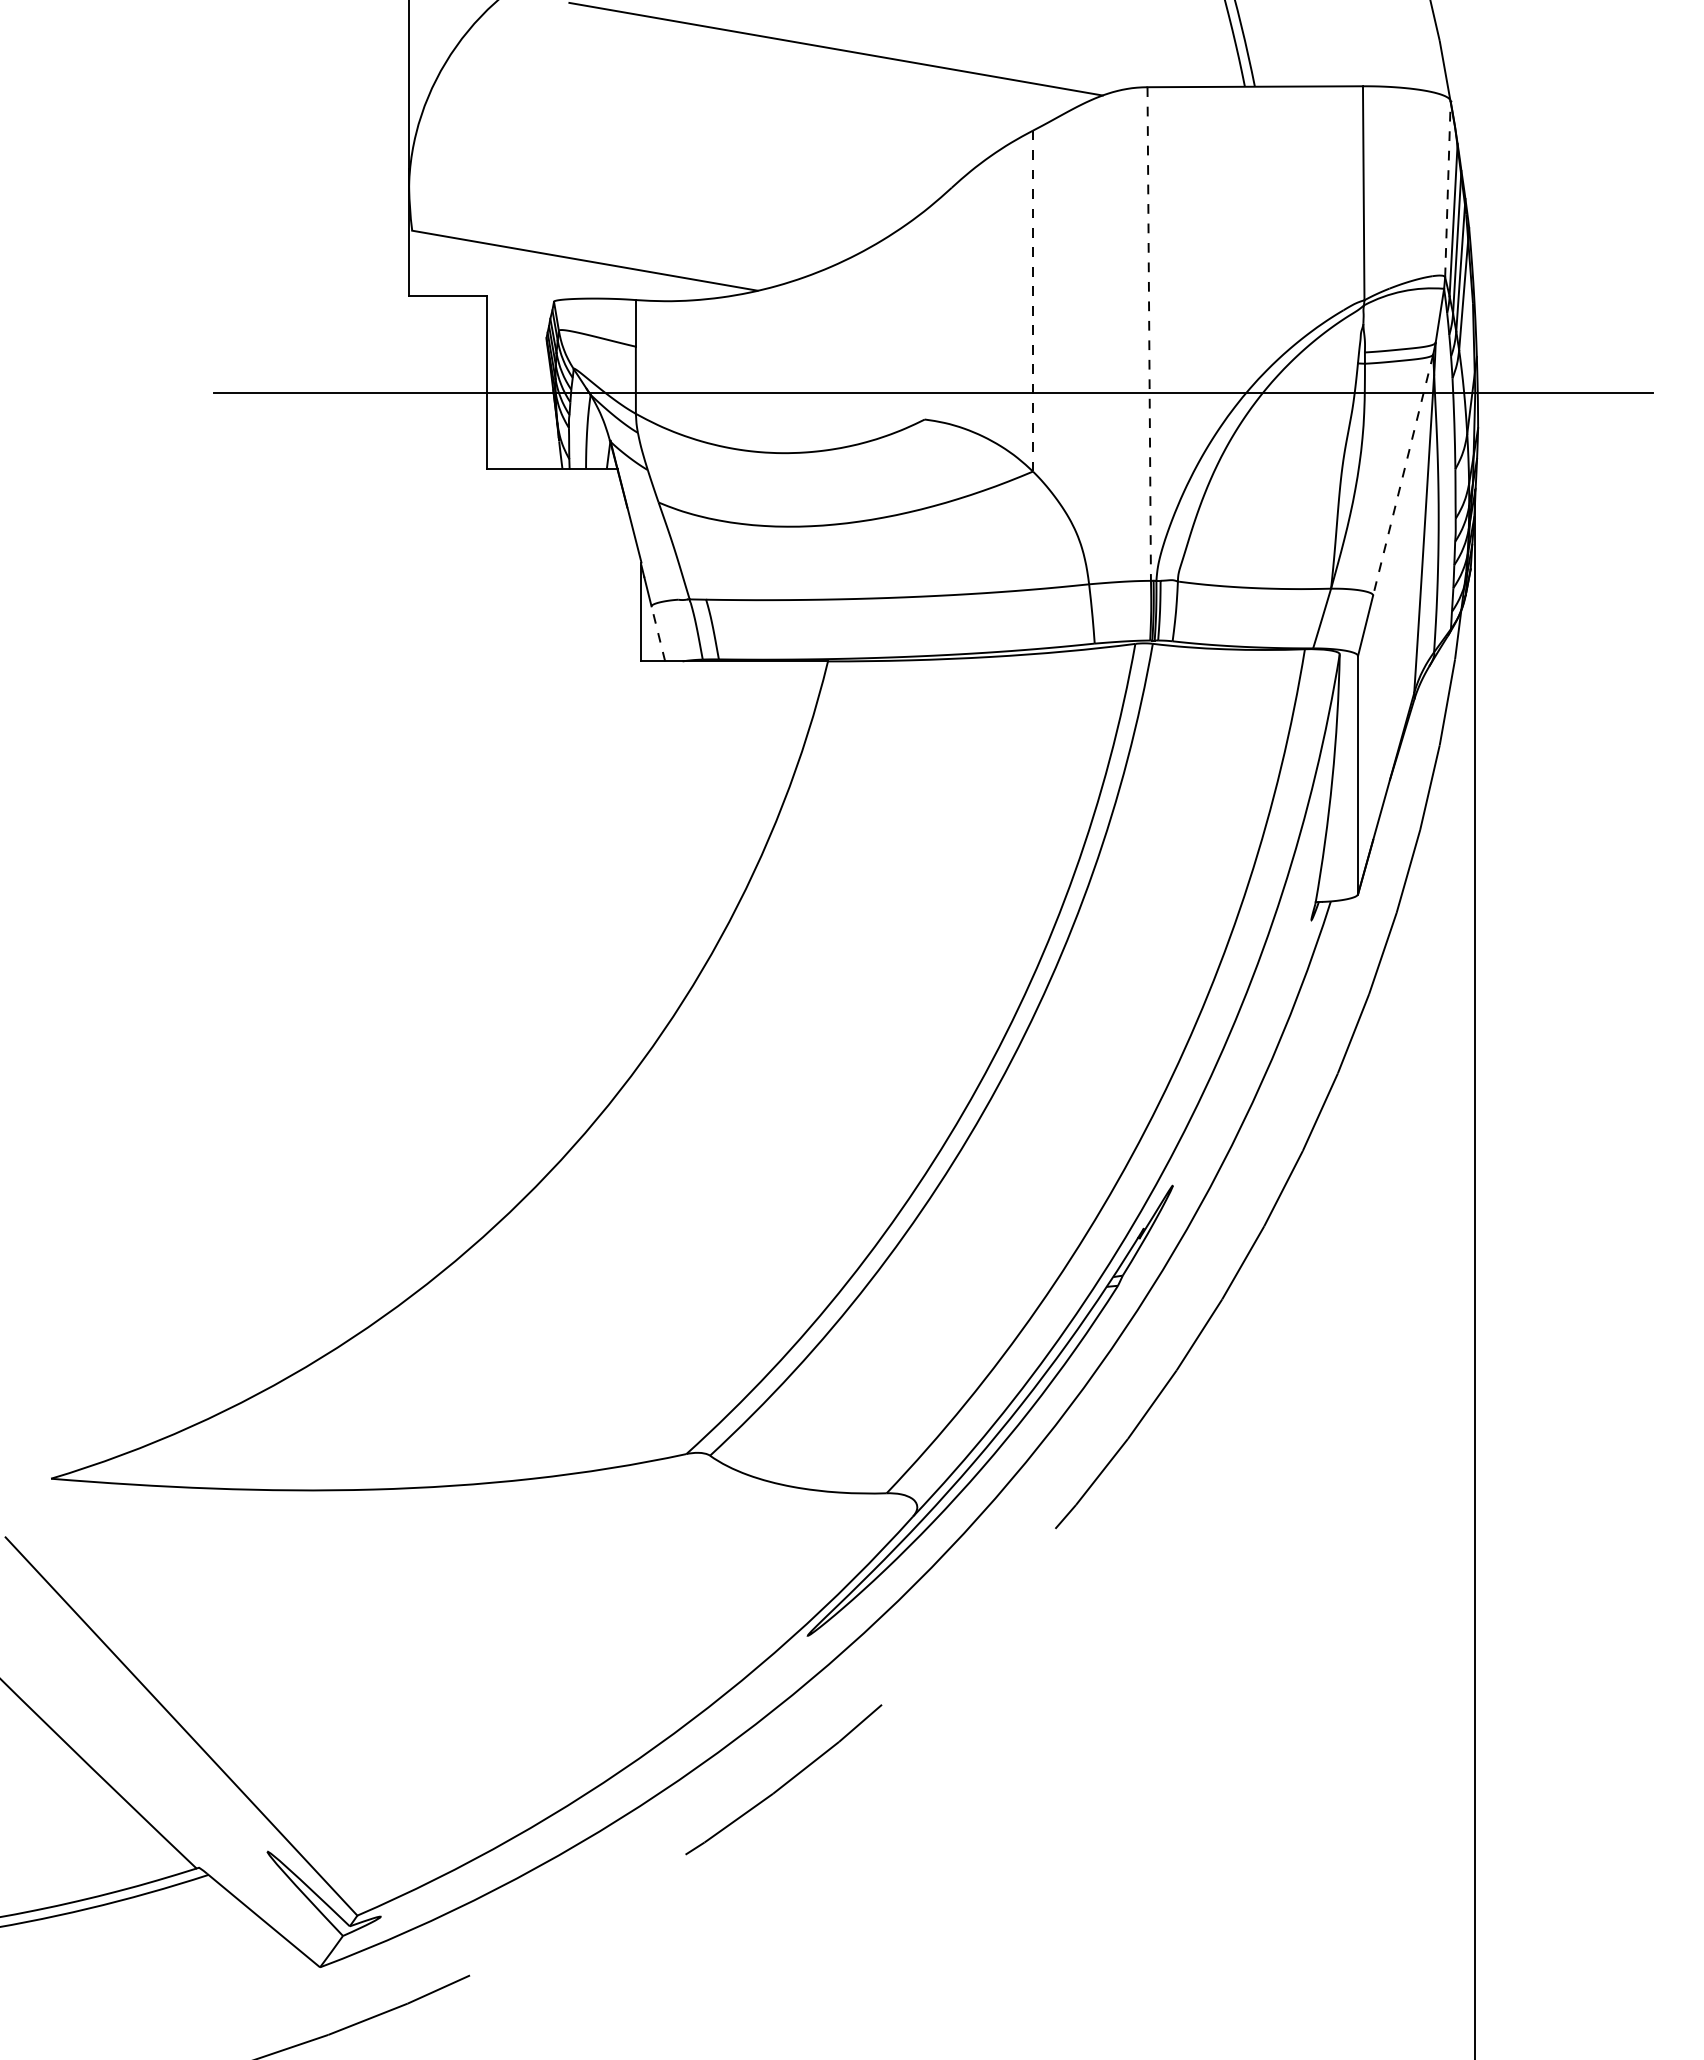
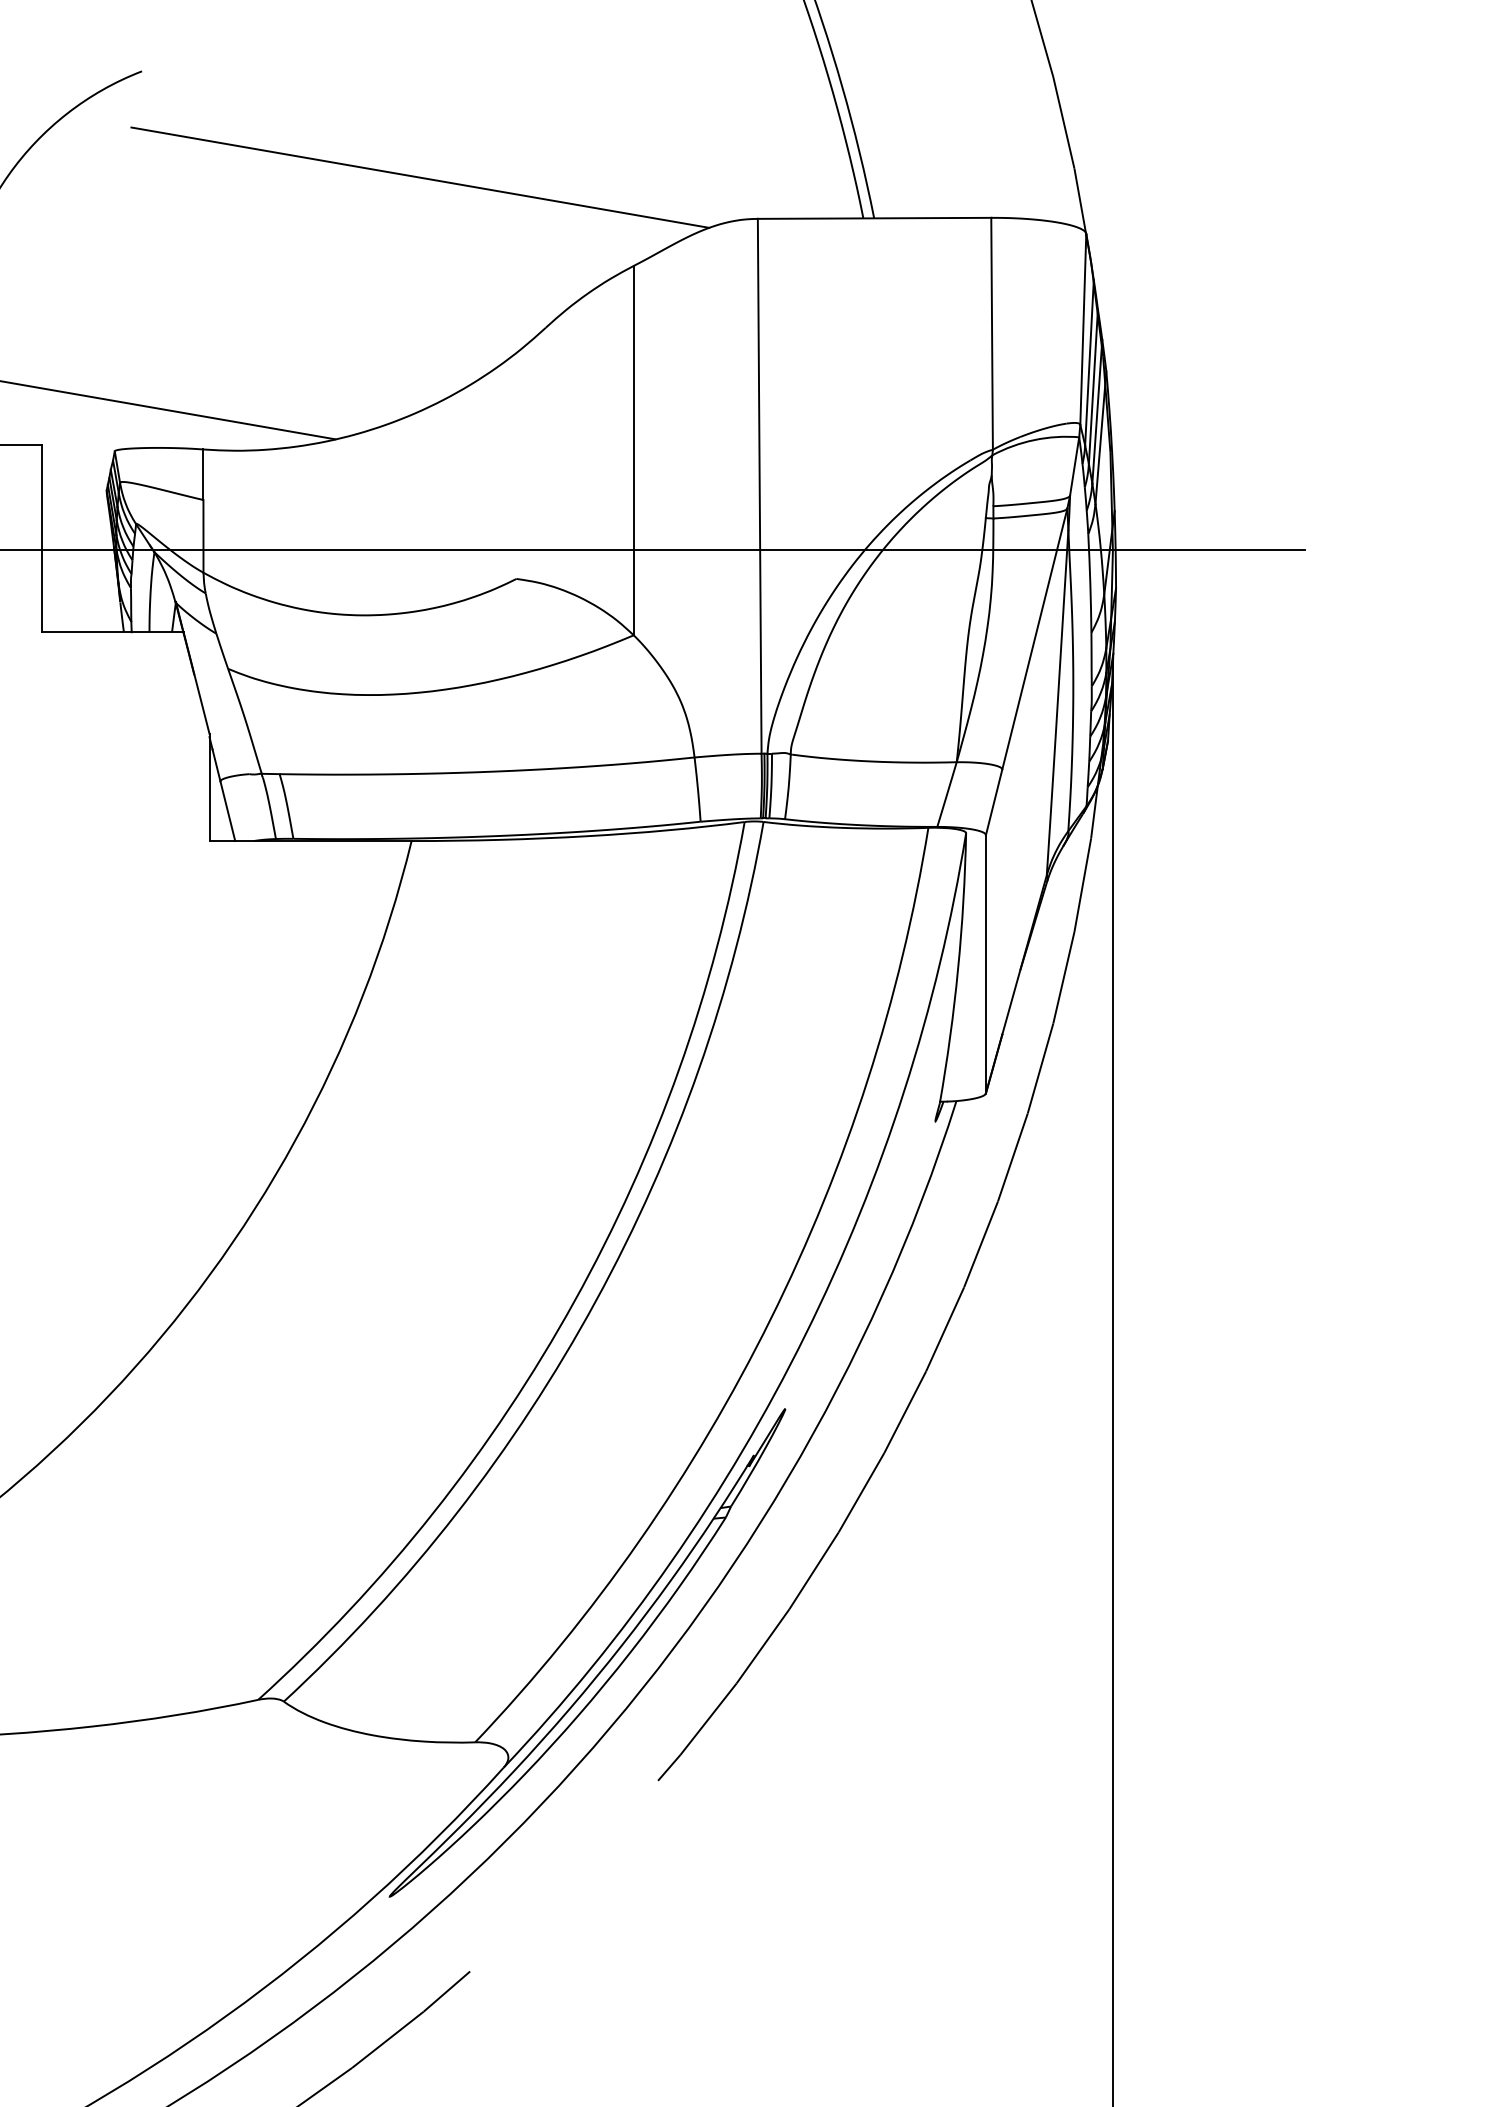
line: (1447, 188) -> (1082, 328), dashed -> solid
line: (1033, 301) -> (634, 451), dashed -> solid
line: (1149, 334) -> (759, 486), dashed -> solid
line: (1403, 475) -> (1035, 639), dashed -> solid
line: (658, 633) -> (227, 810), dashed -> solid

